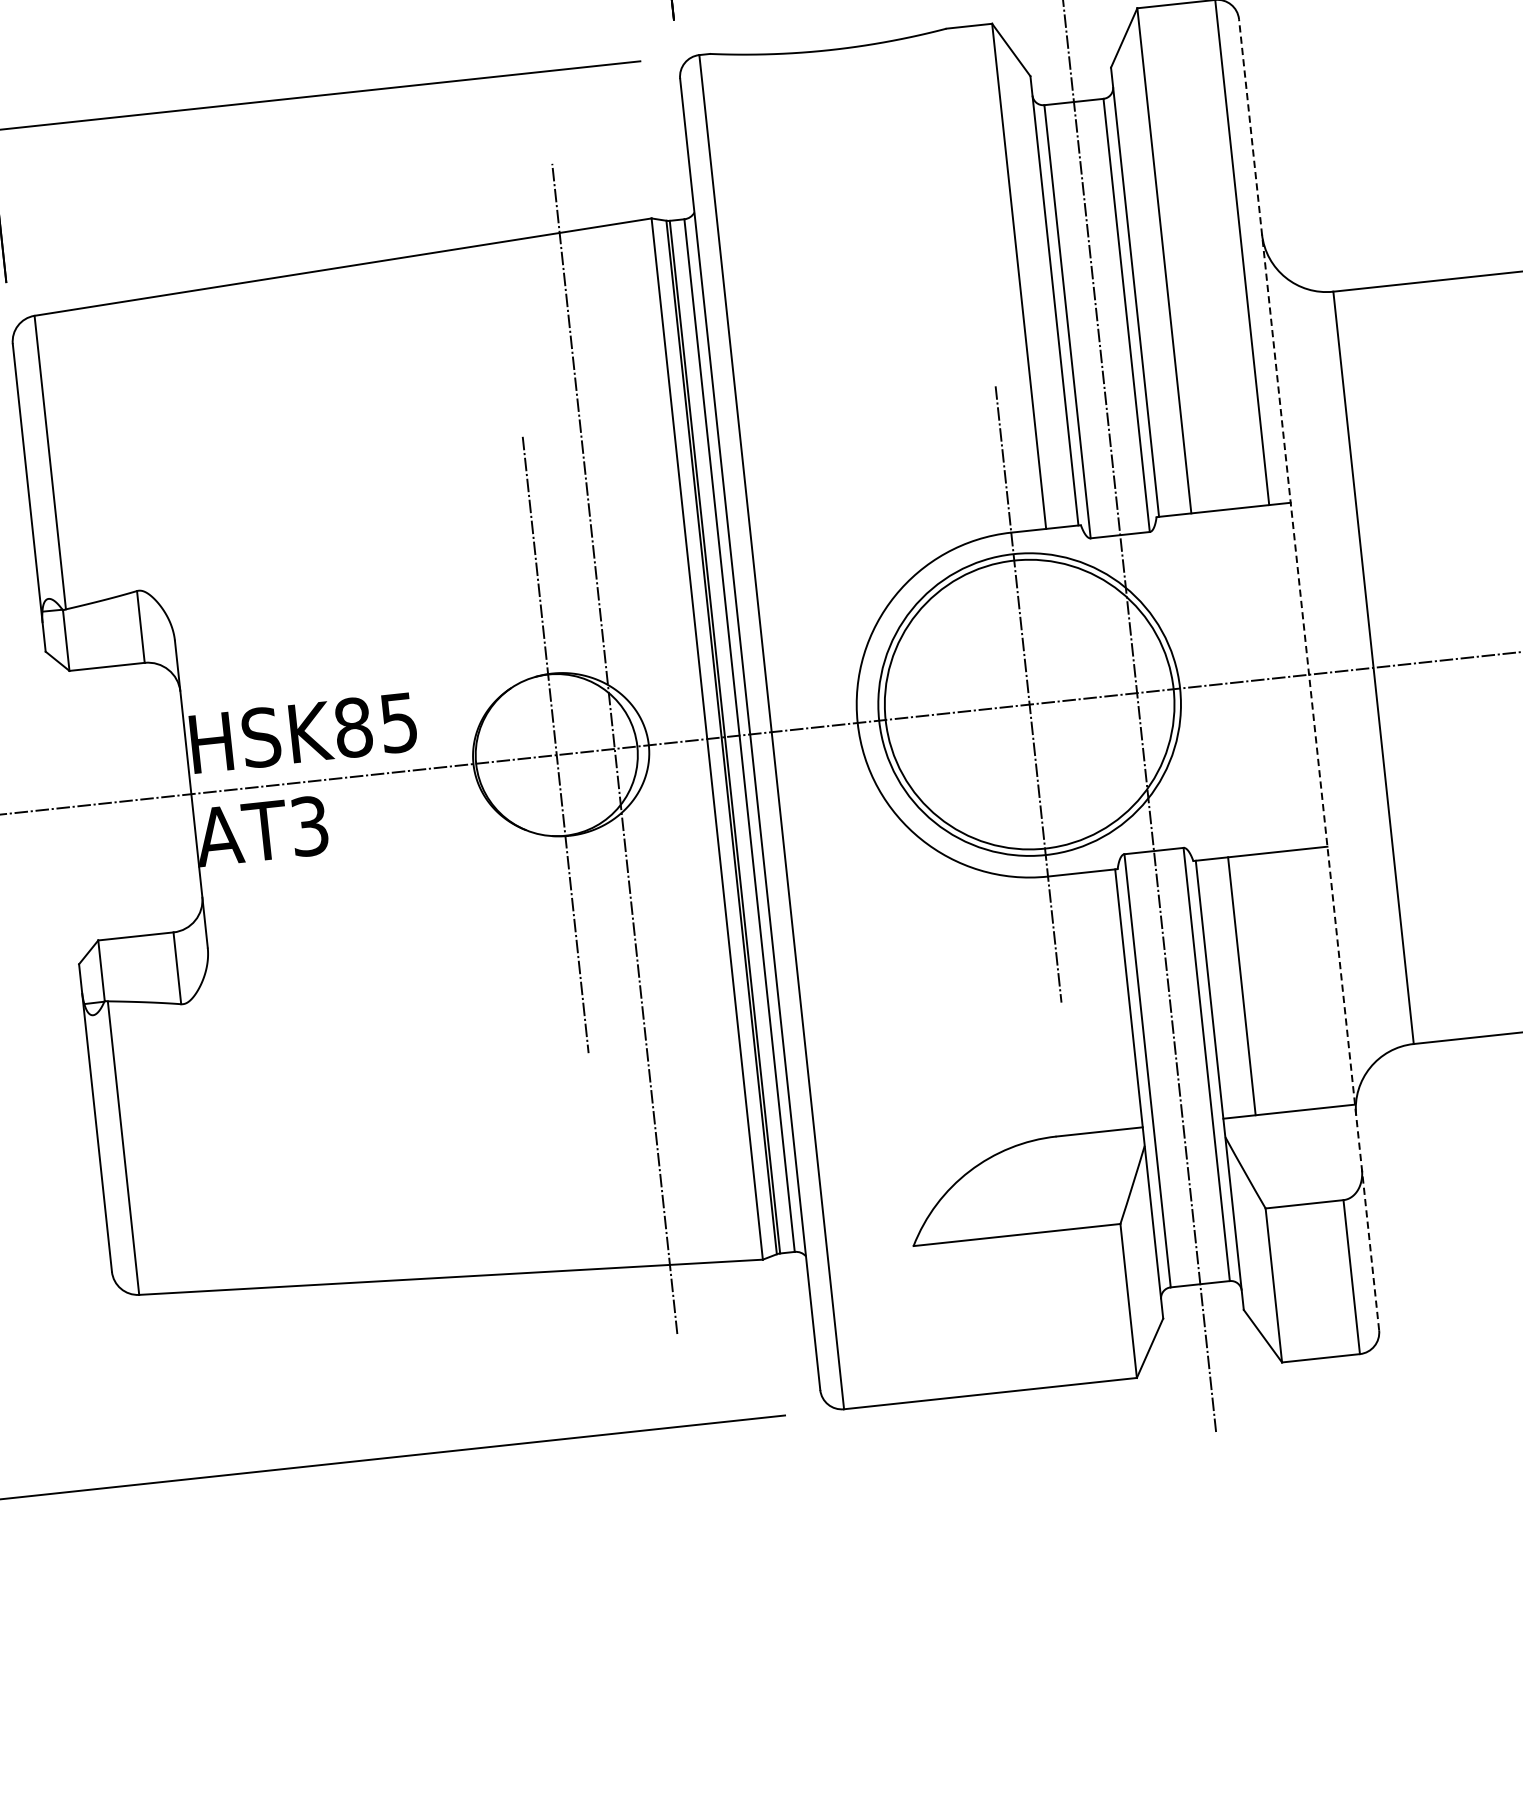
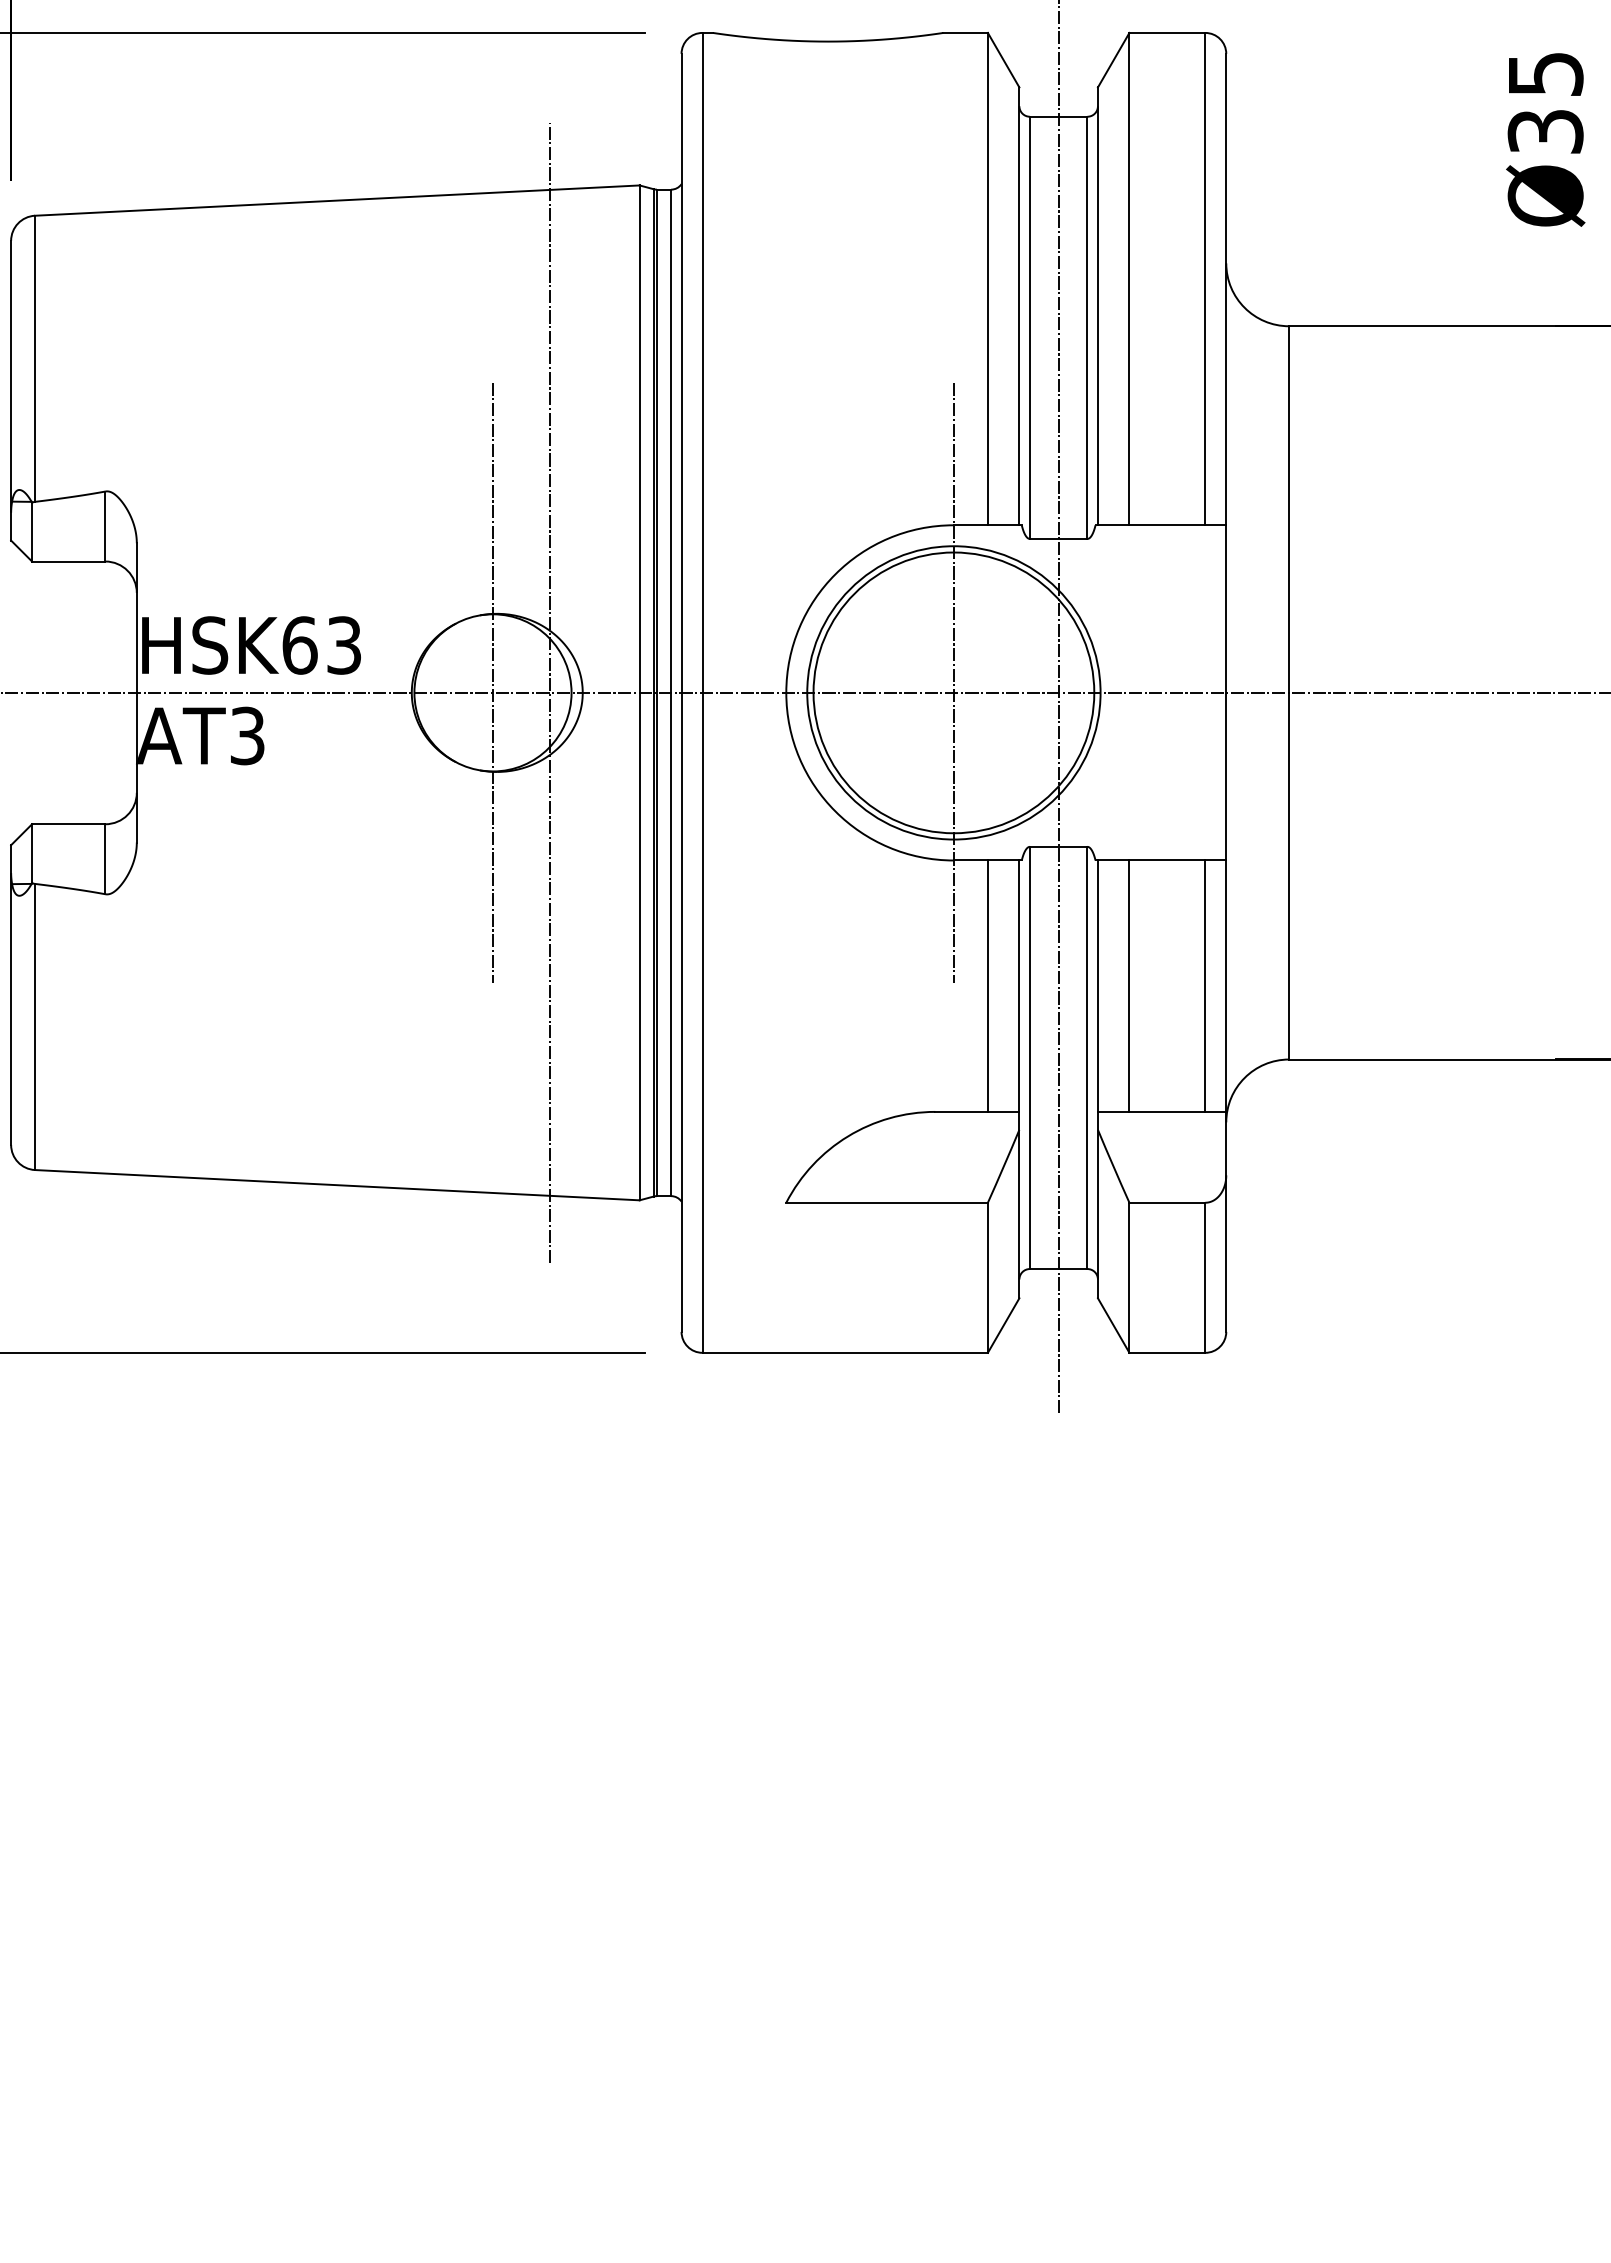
line: (1309, 674) -> (1226, 692), dashed -> solid
text: (375, 725) -> (321, 645), HSK85 -> HSK63
line: (1319, 977) -> (1205, 985), added
line: (1096, 1001) -> (987, 985), added

